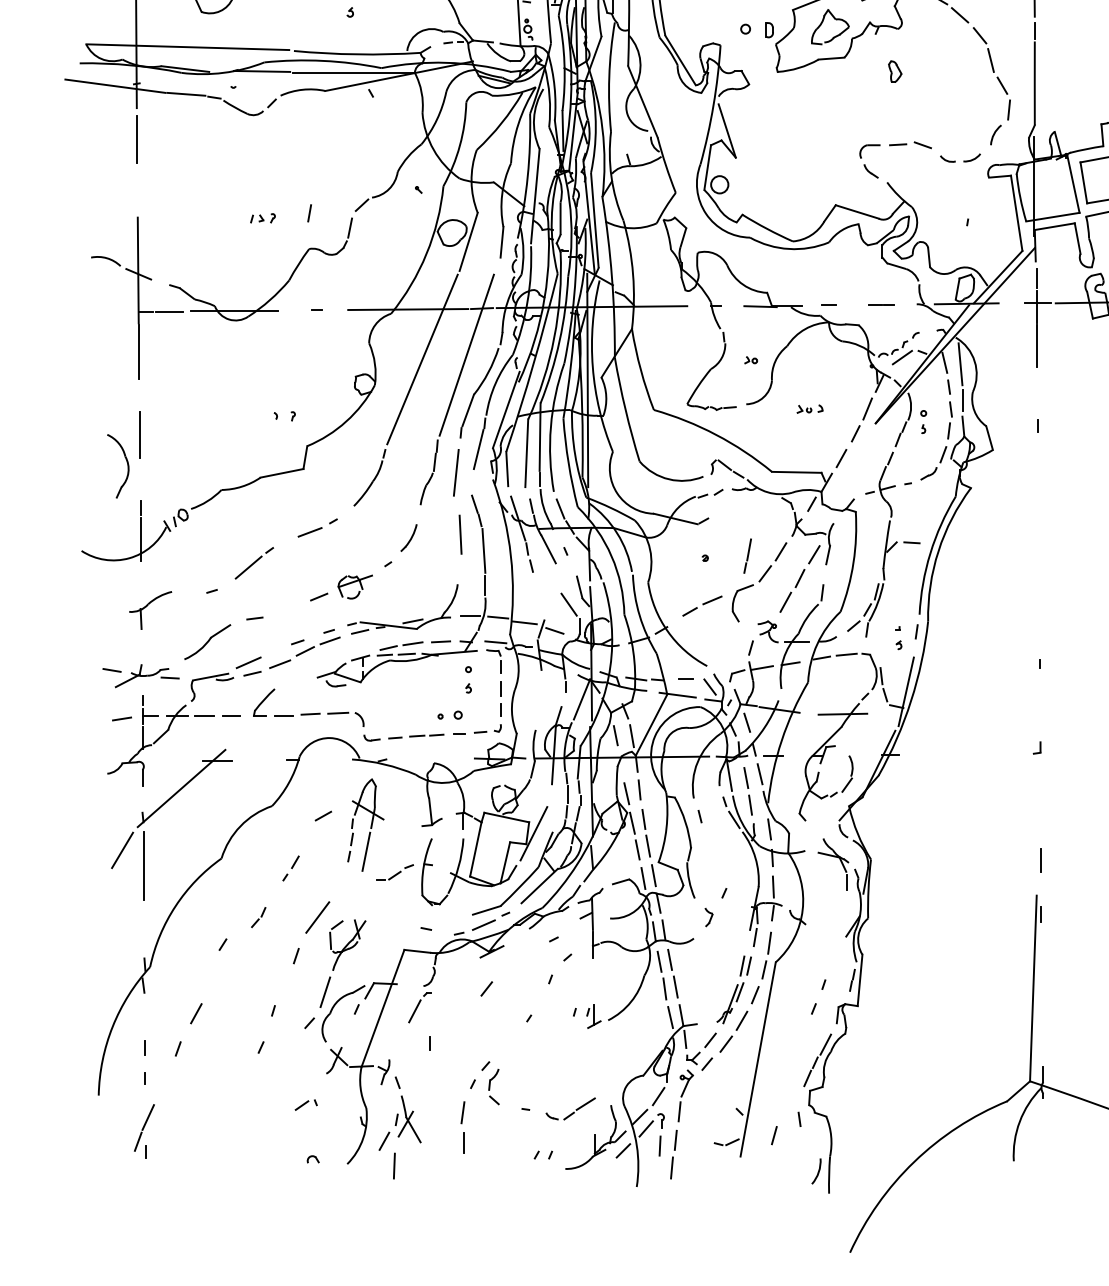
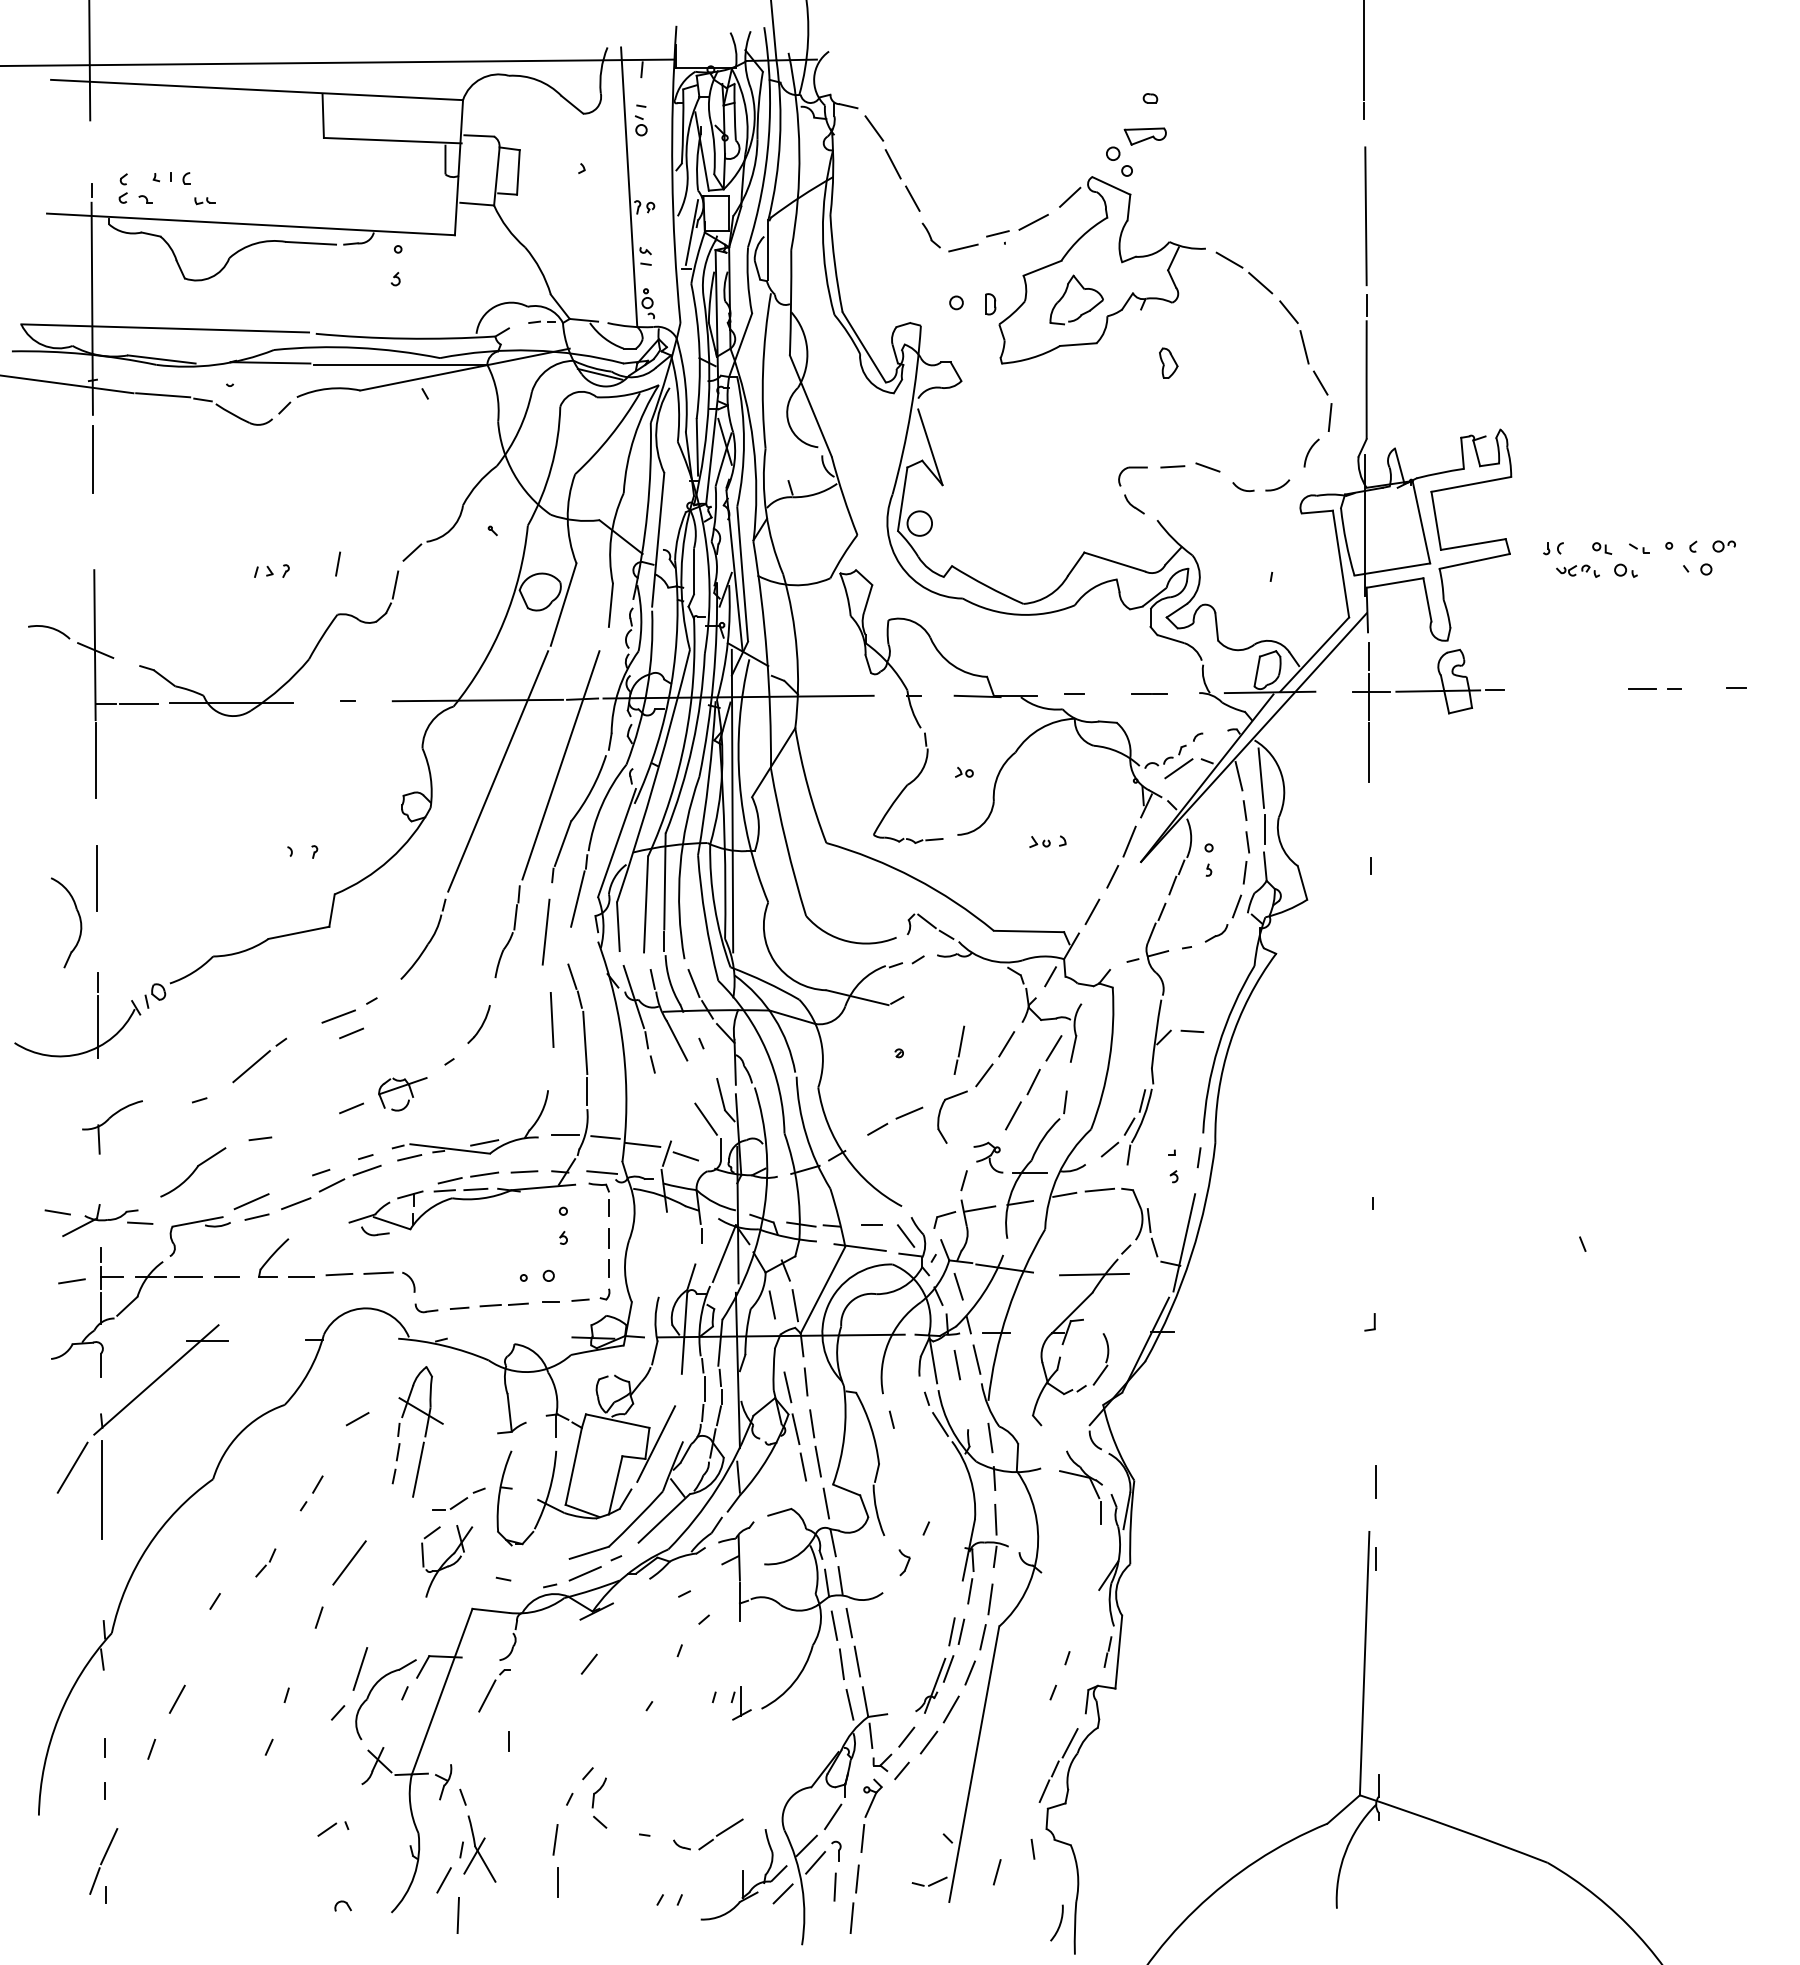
line: (319, 544) -> (351, 1033), added
line: (750, 805) -> (963, 1403), removed
line: (643, 878) -> (811, 1507), removed
part: (348, 945) -> (447, 1561), moved

